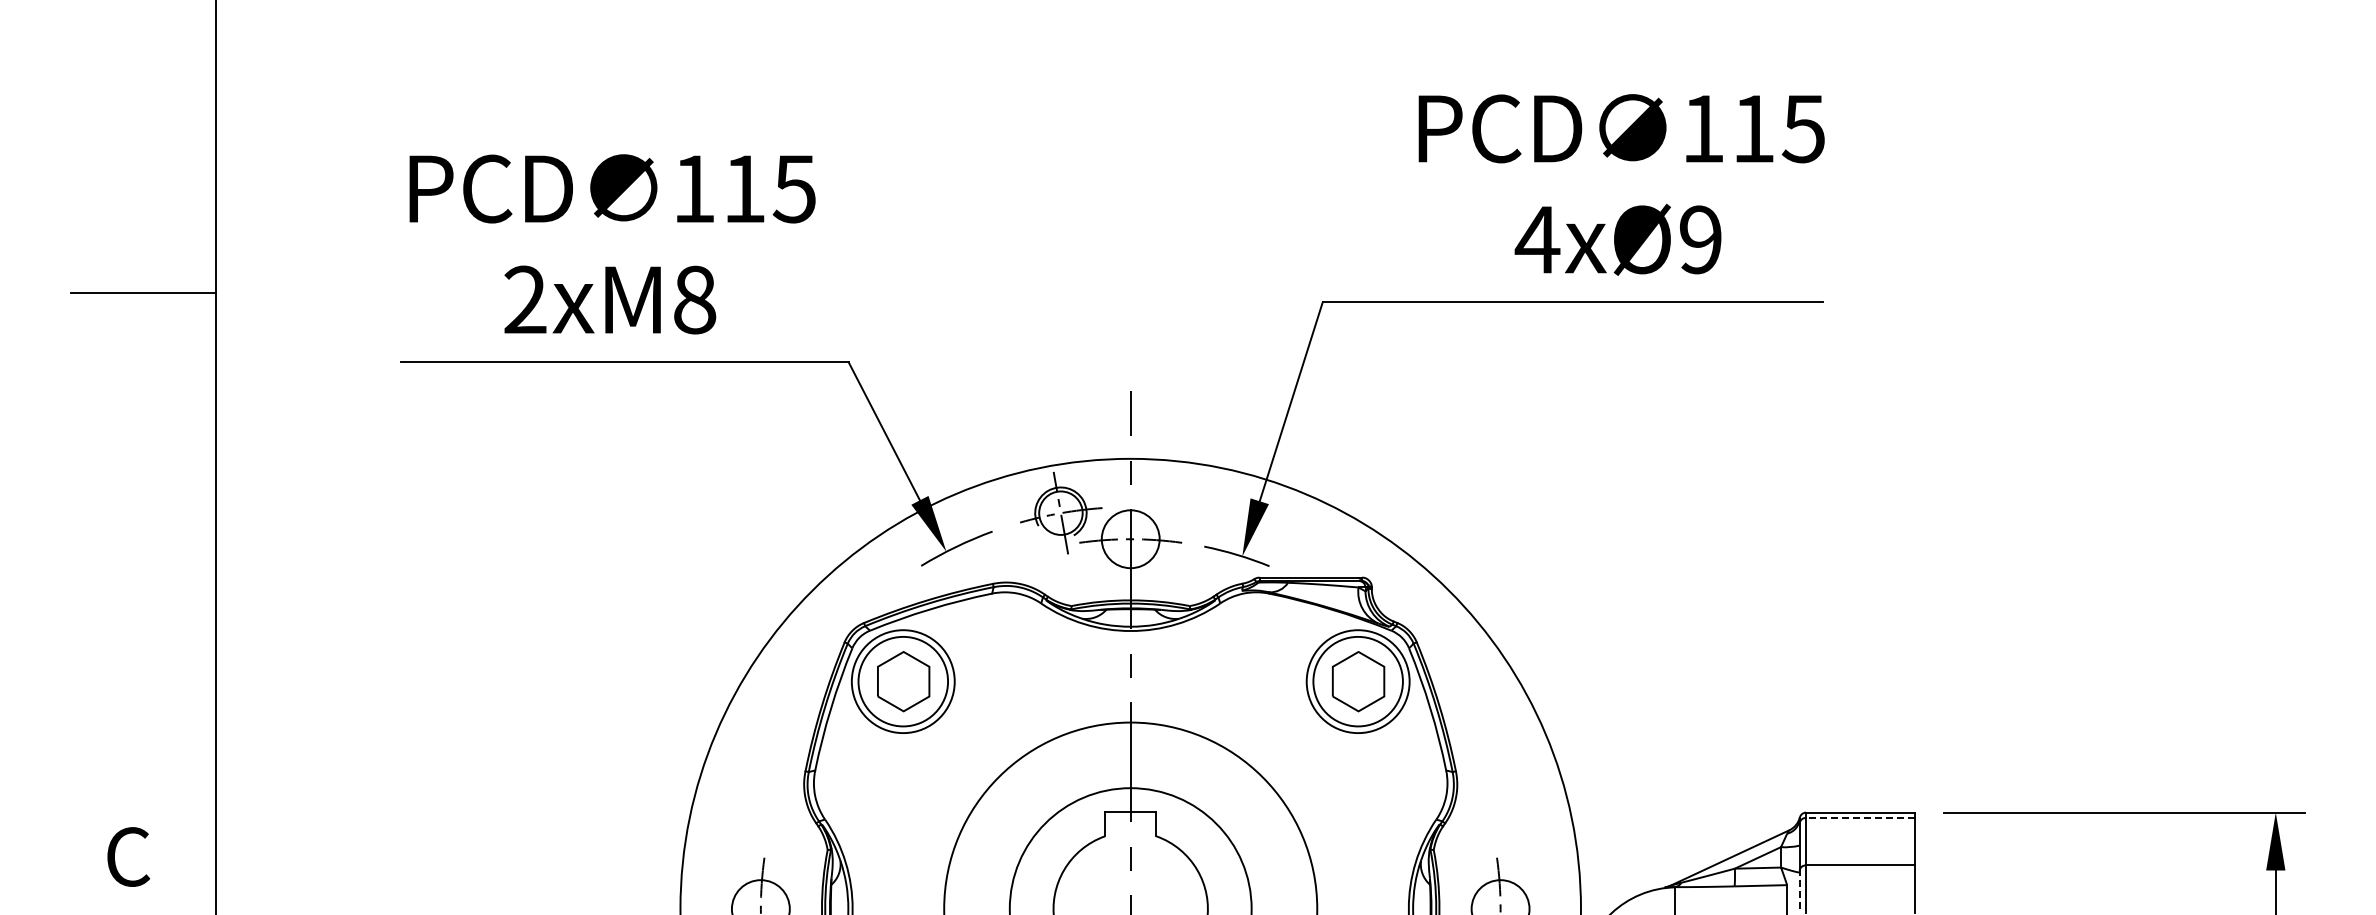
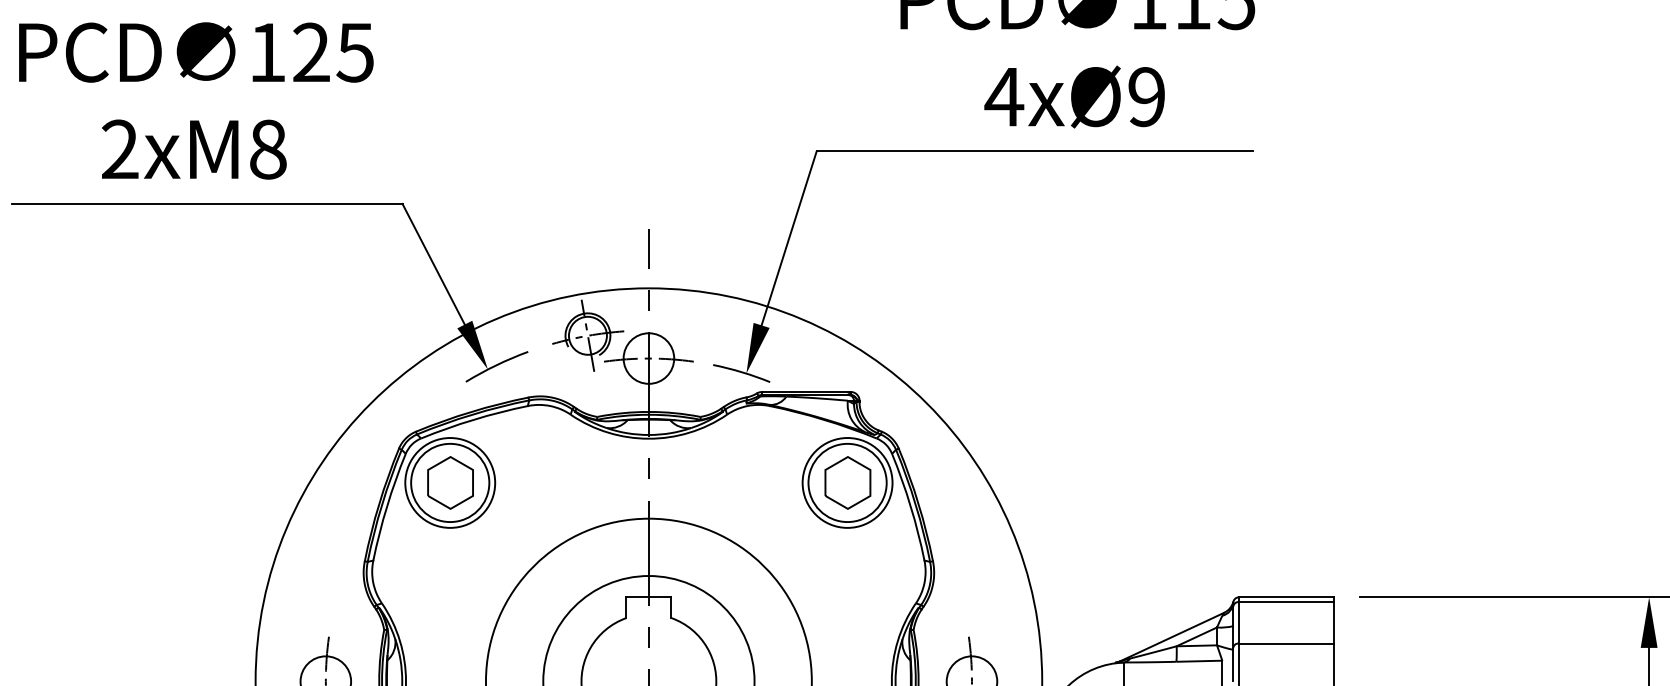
text: (744, 188) -> (311, 52), 115 -> 125
line: (1860, 817) -> (1286, 601), dashed -> solid
line: (1799, 889) -> (1233, 664), dashed -> solid

